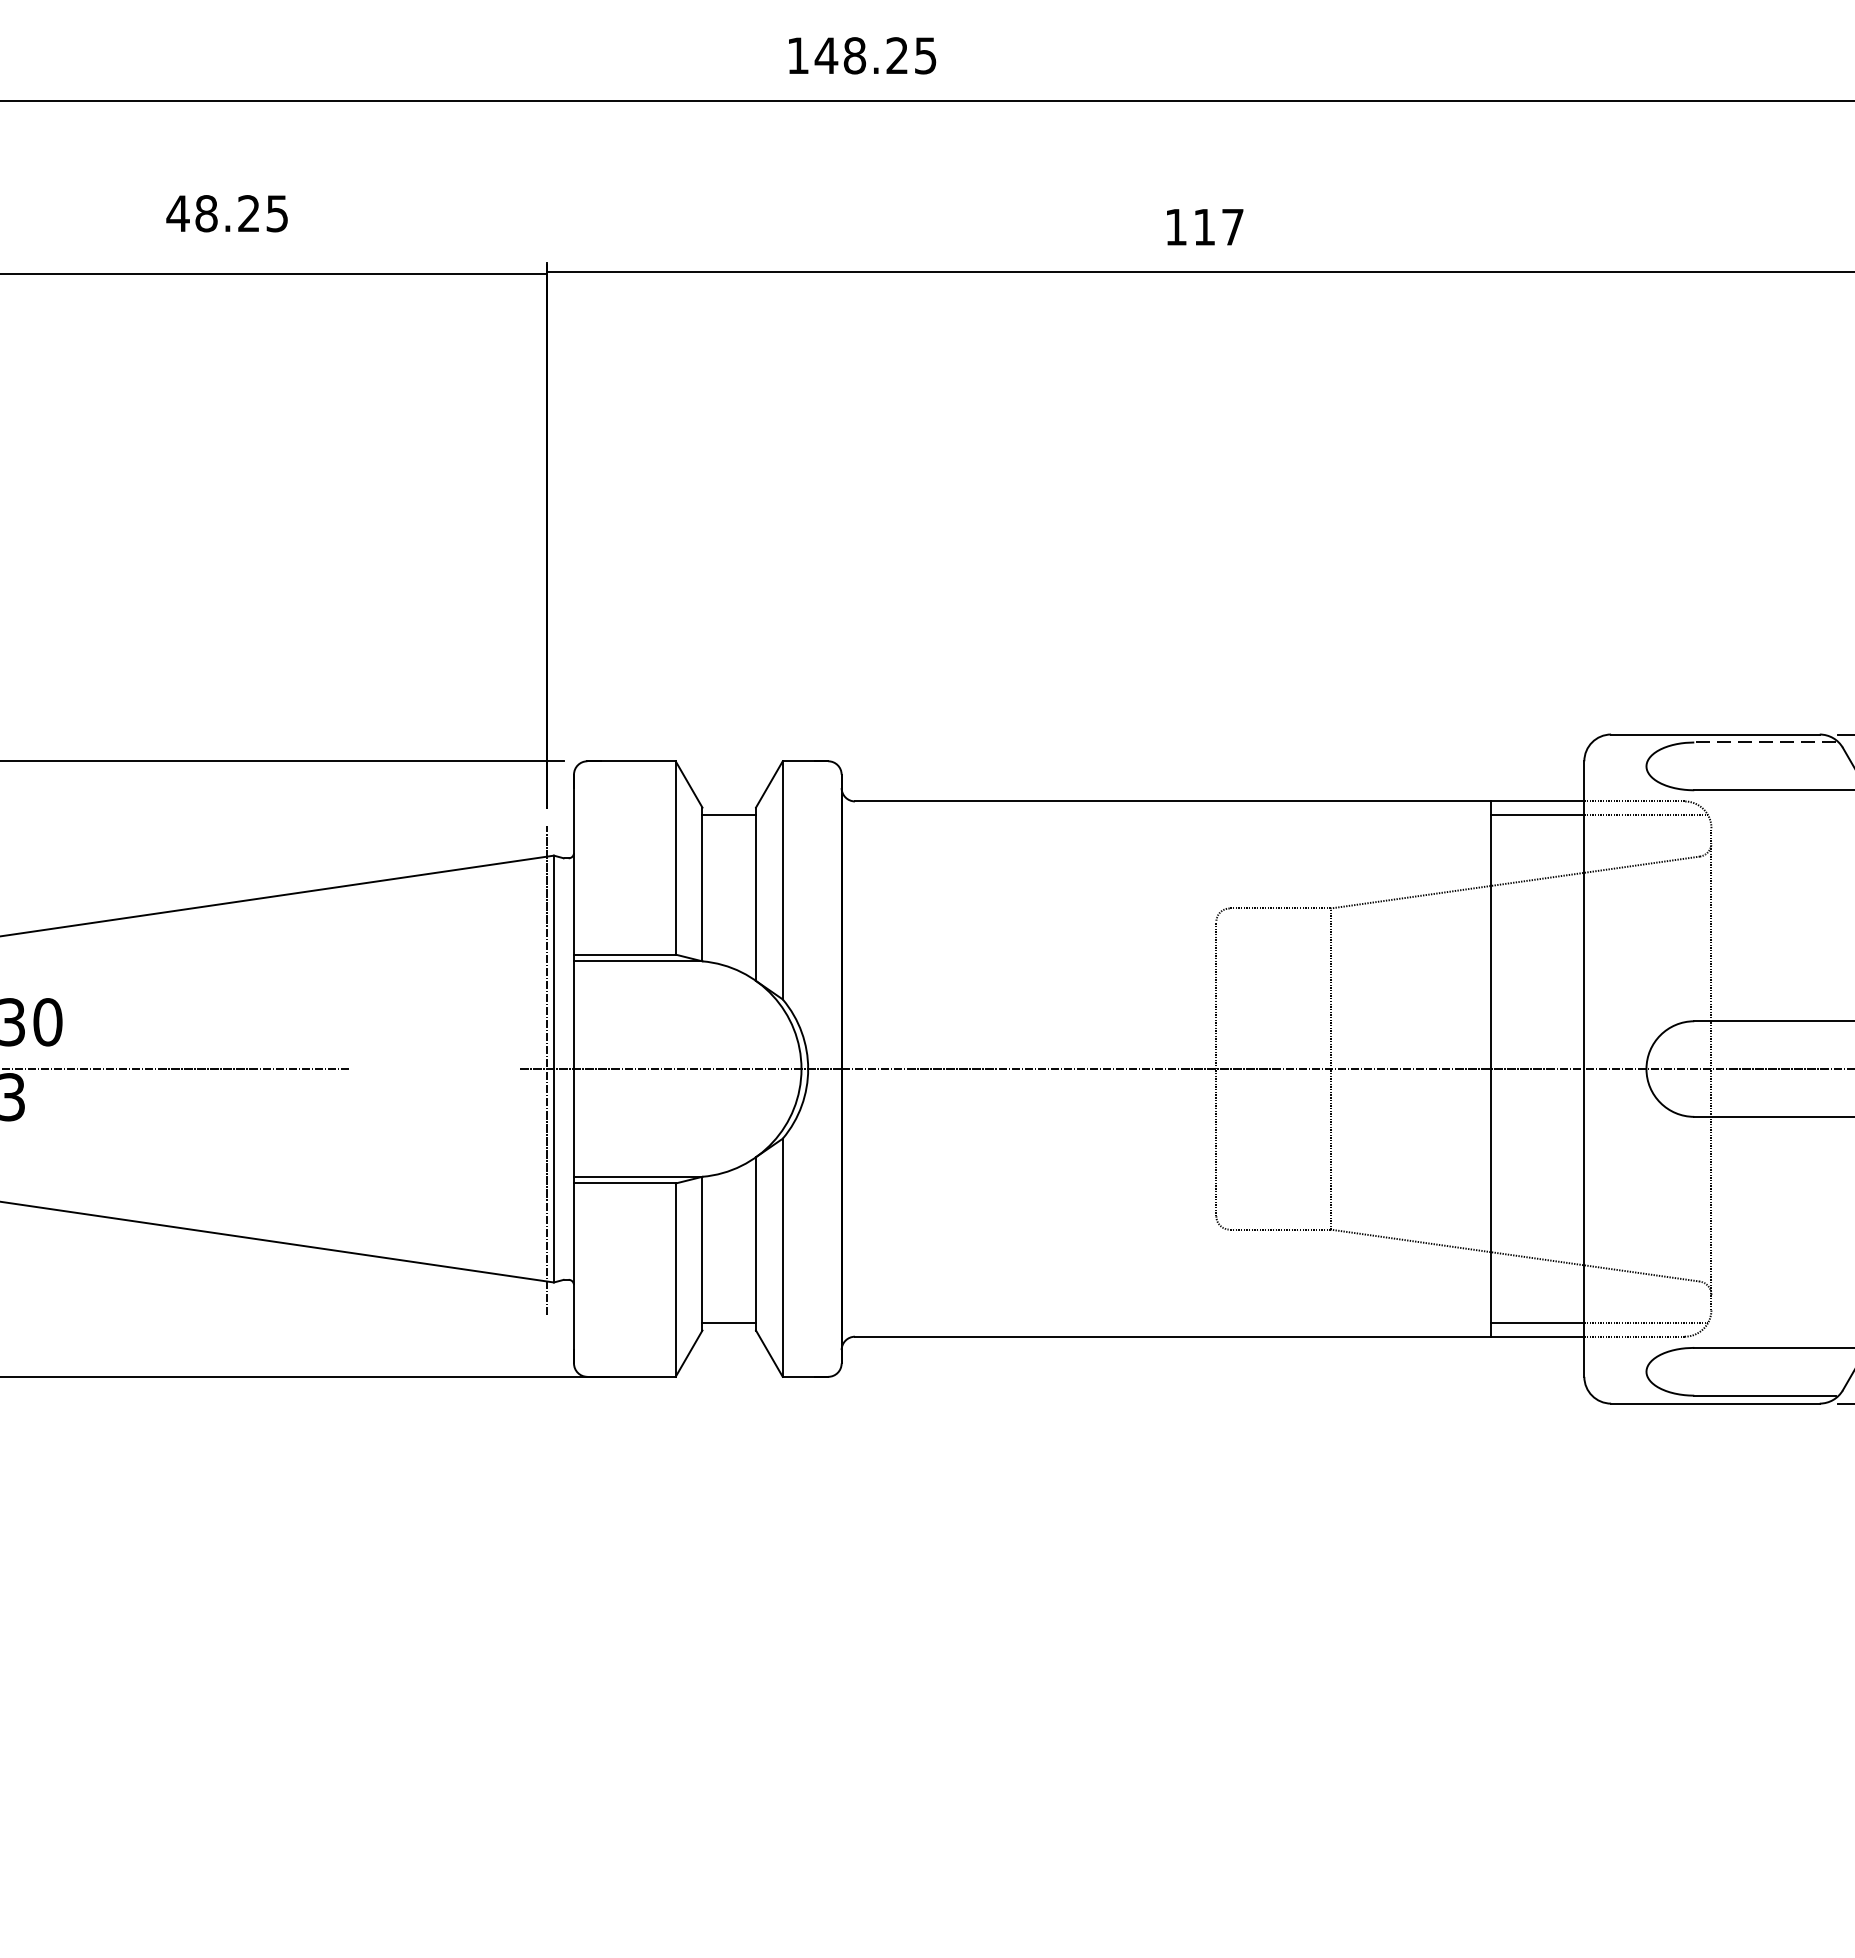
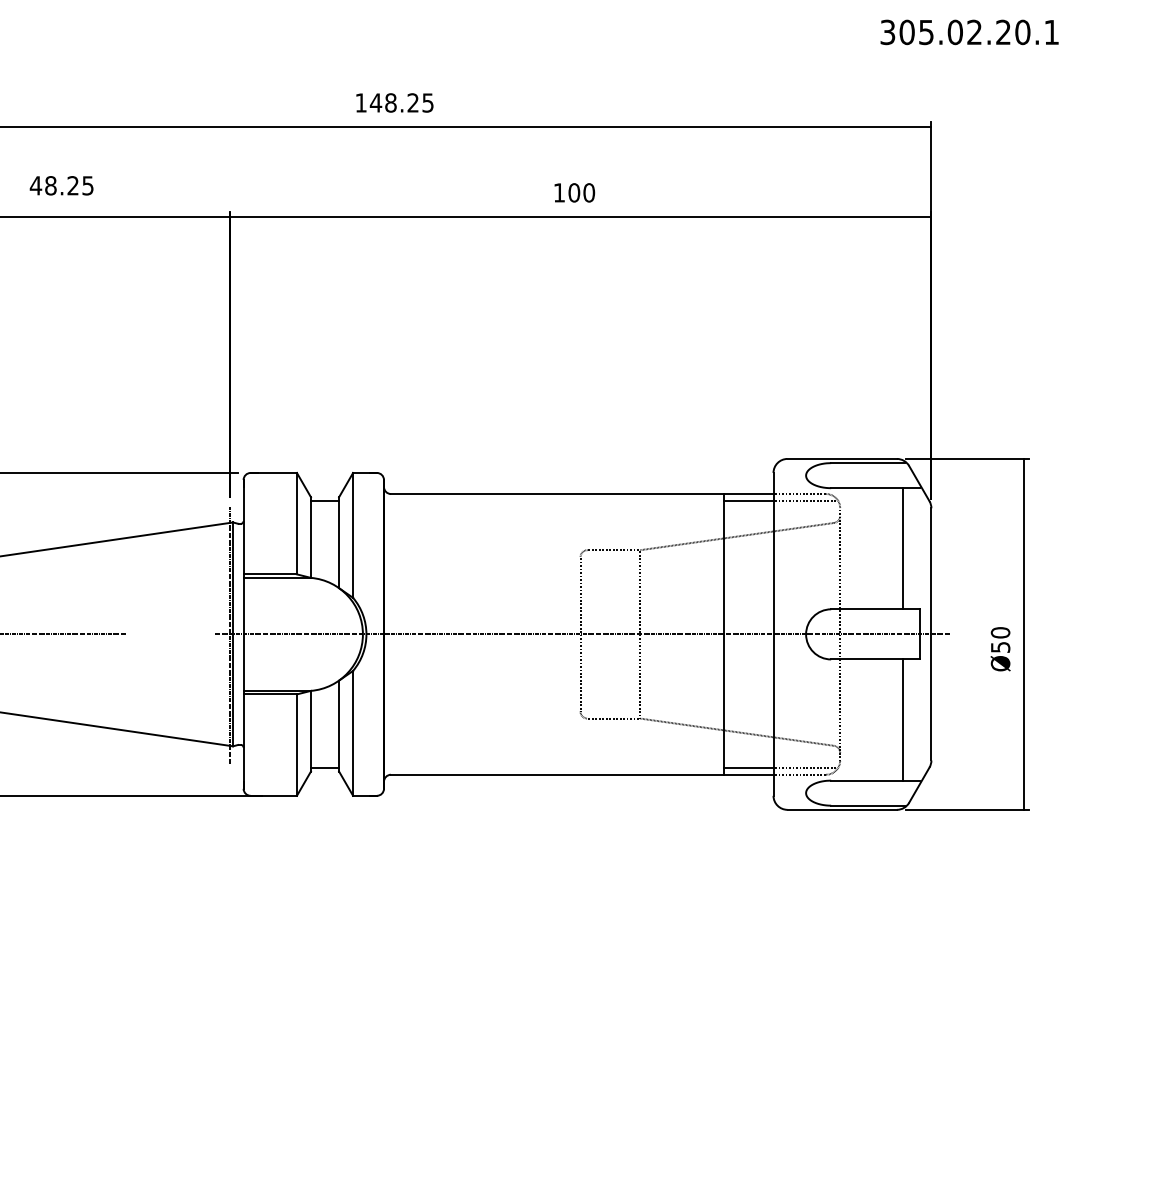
text: (1218, 226) -> (581, 192), 117 -> 100
line: (1763, 743) -> (867, 463), dashed -> solid
line: (1830, 905) -> (902, 548), added
line: (1830, 1231) -> (902, 719), added

